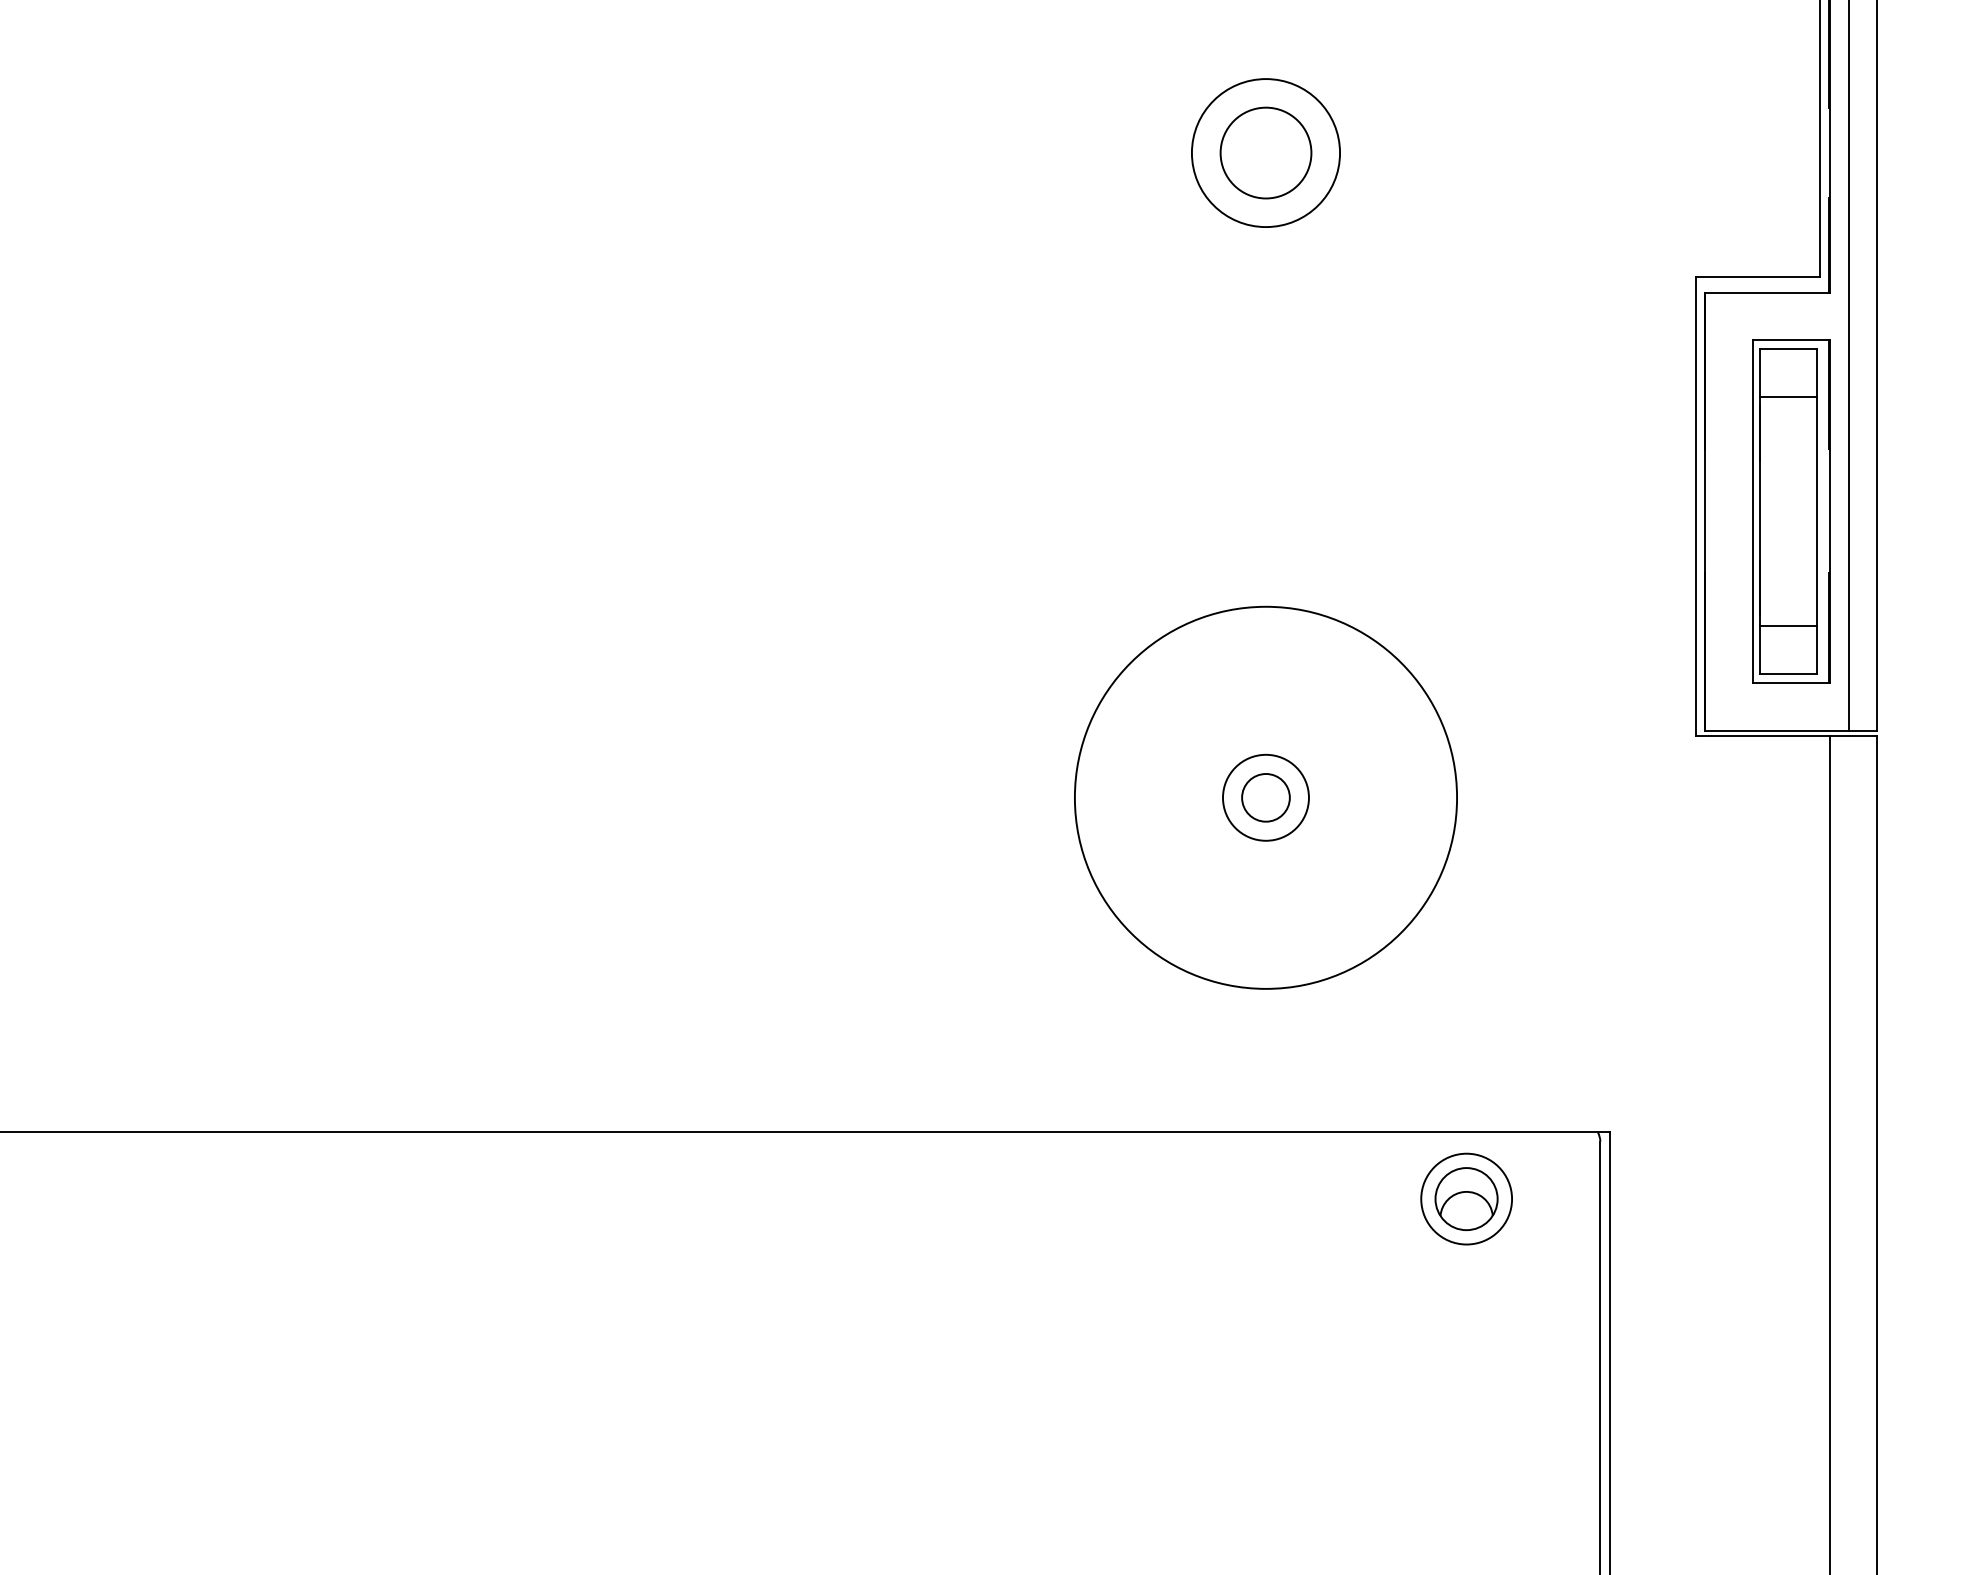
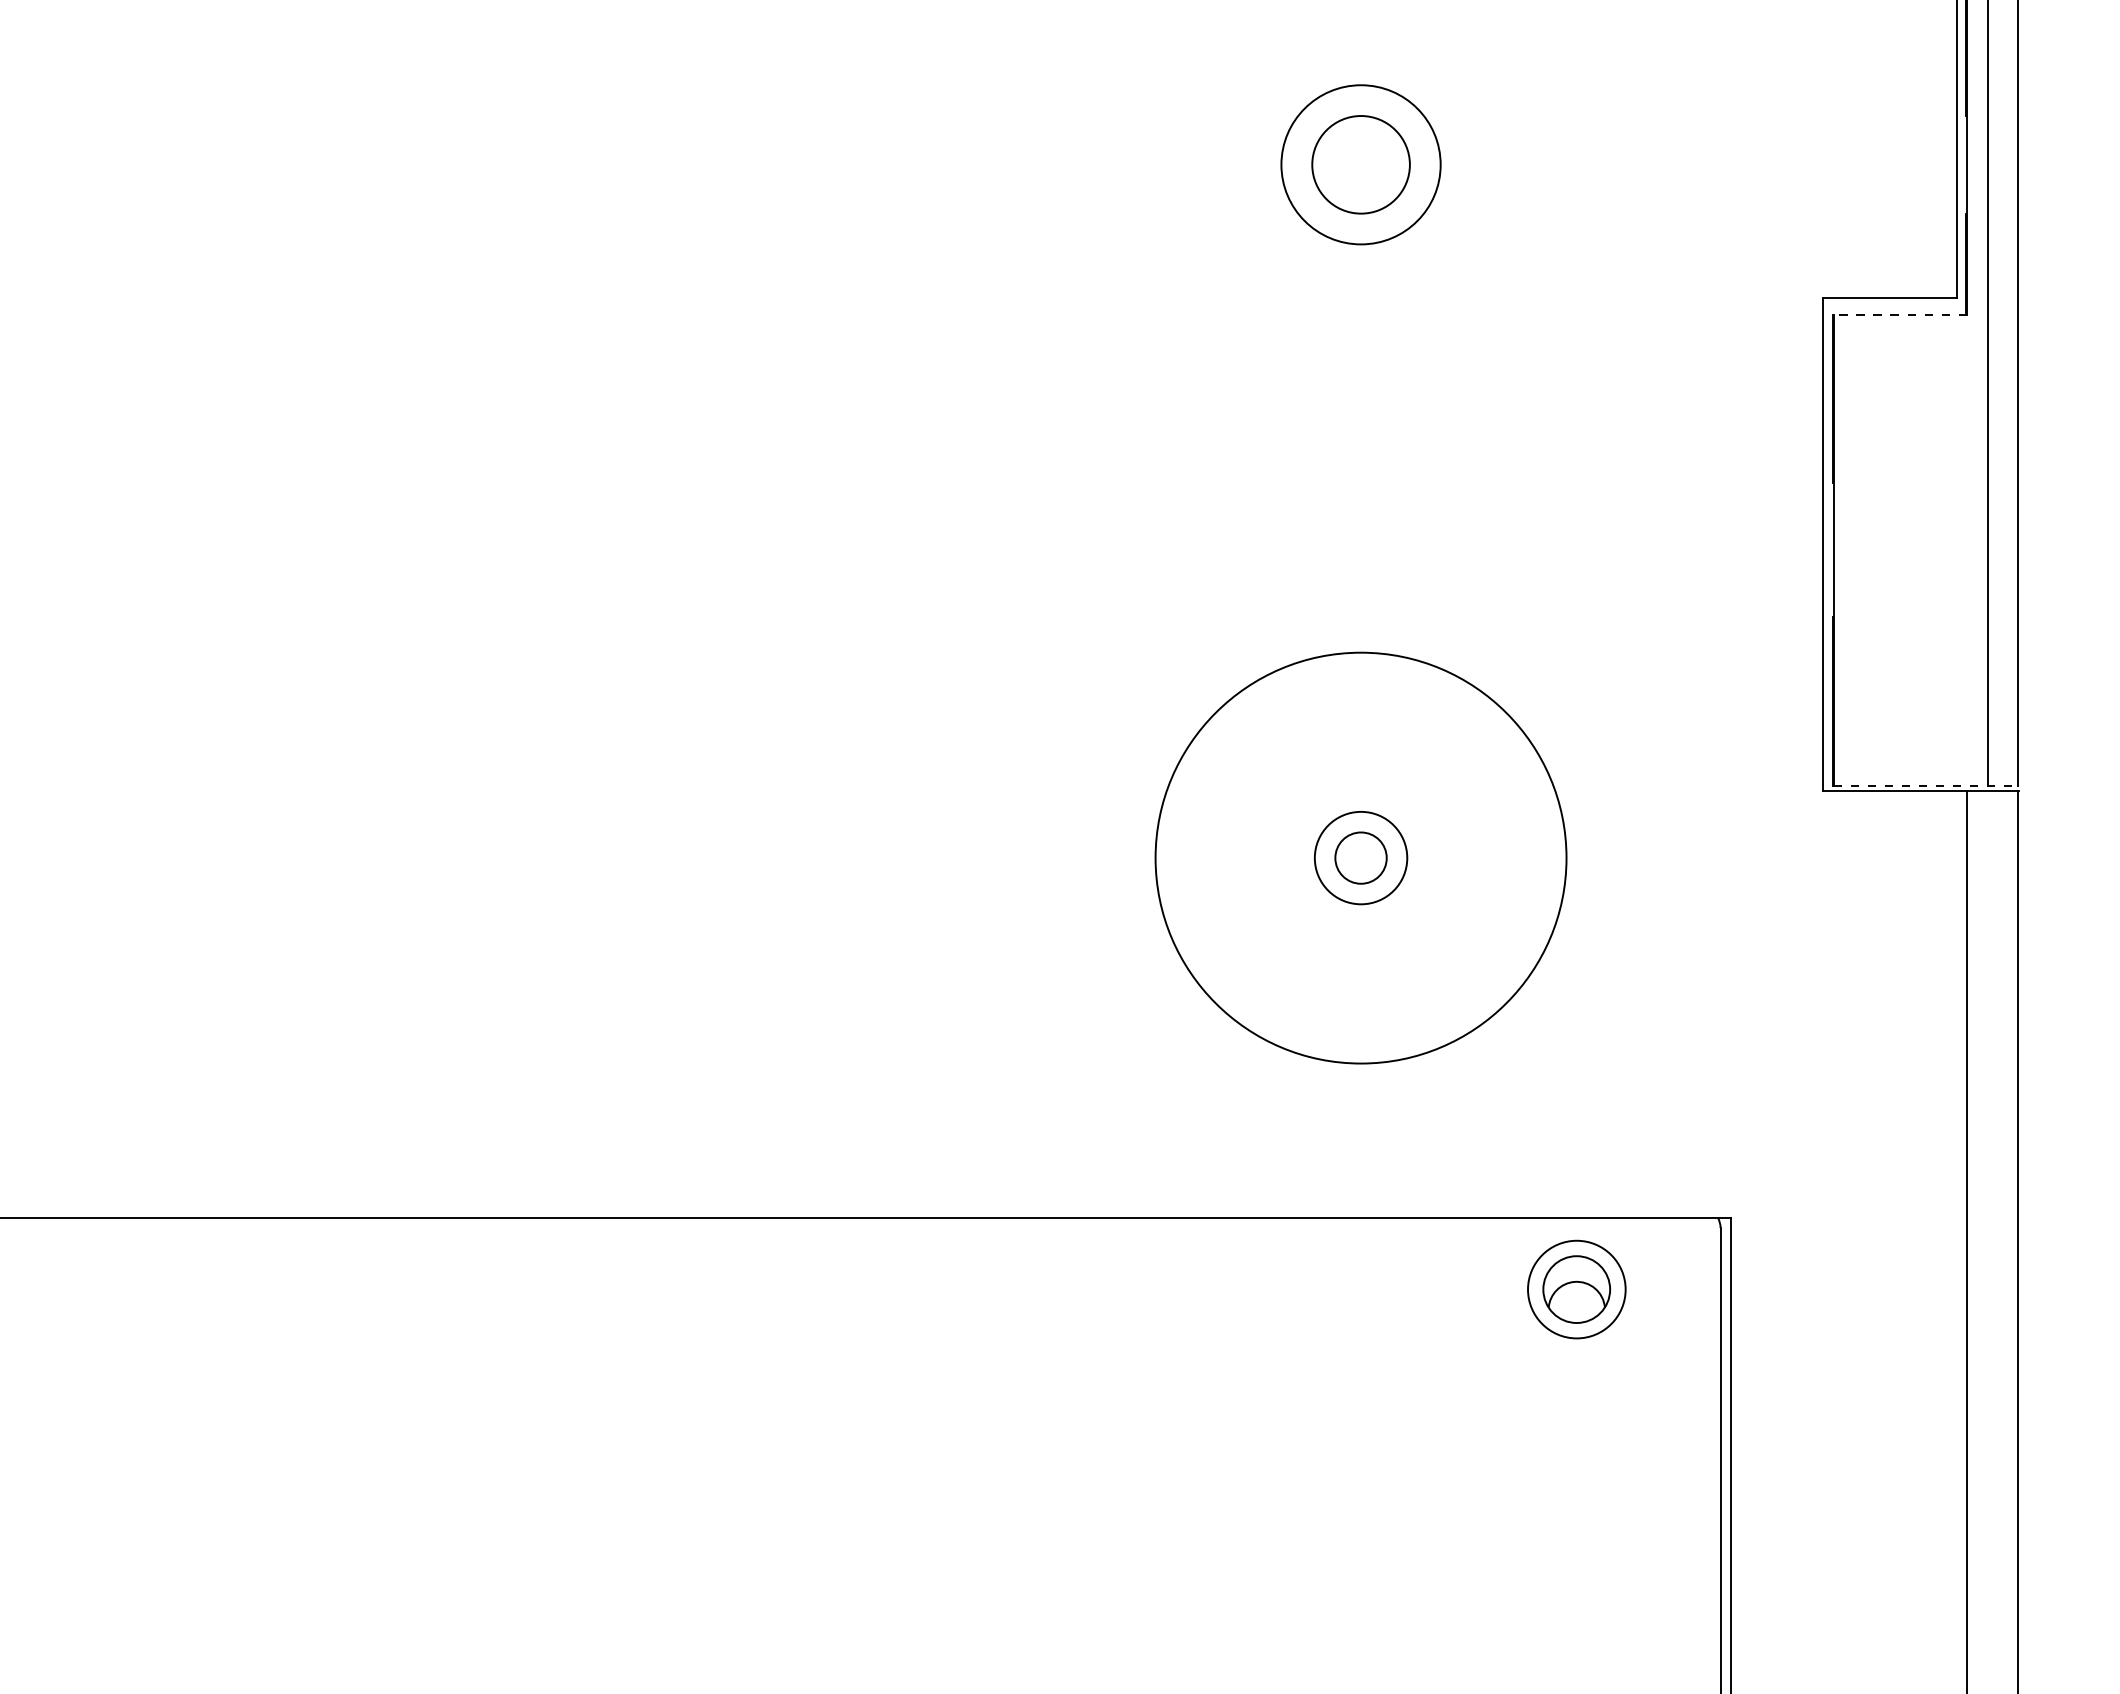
line: (1767, 292) -> (1900, 314), solid -> dashed
part: (1790, 511) -> (1925, 550), removed
line: (1791, 731) -> (1926, 786), solid -> dashed

